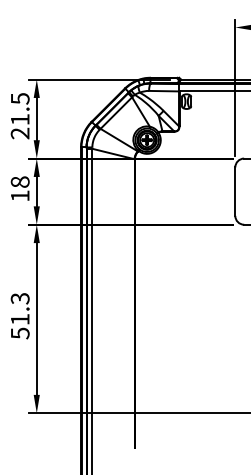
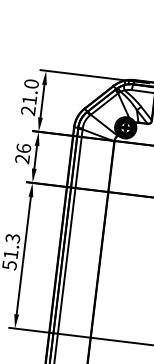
text: (19, 98) -> (31, 83), 21.5 -> 21.0
text: (19, 188) -> (22, 153), 18 -> 26

